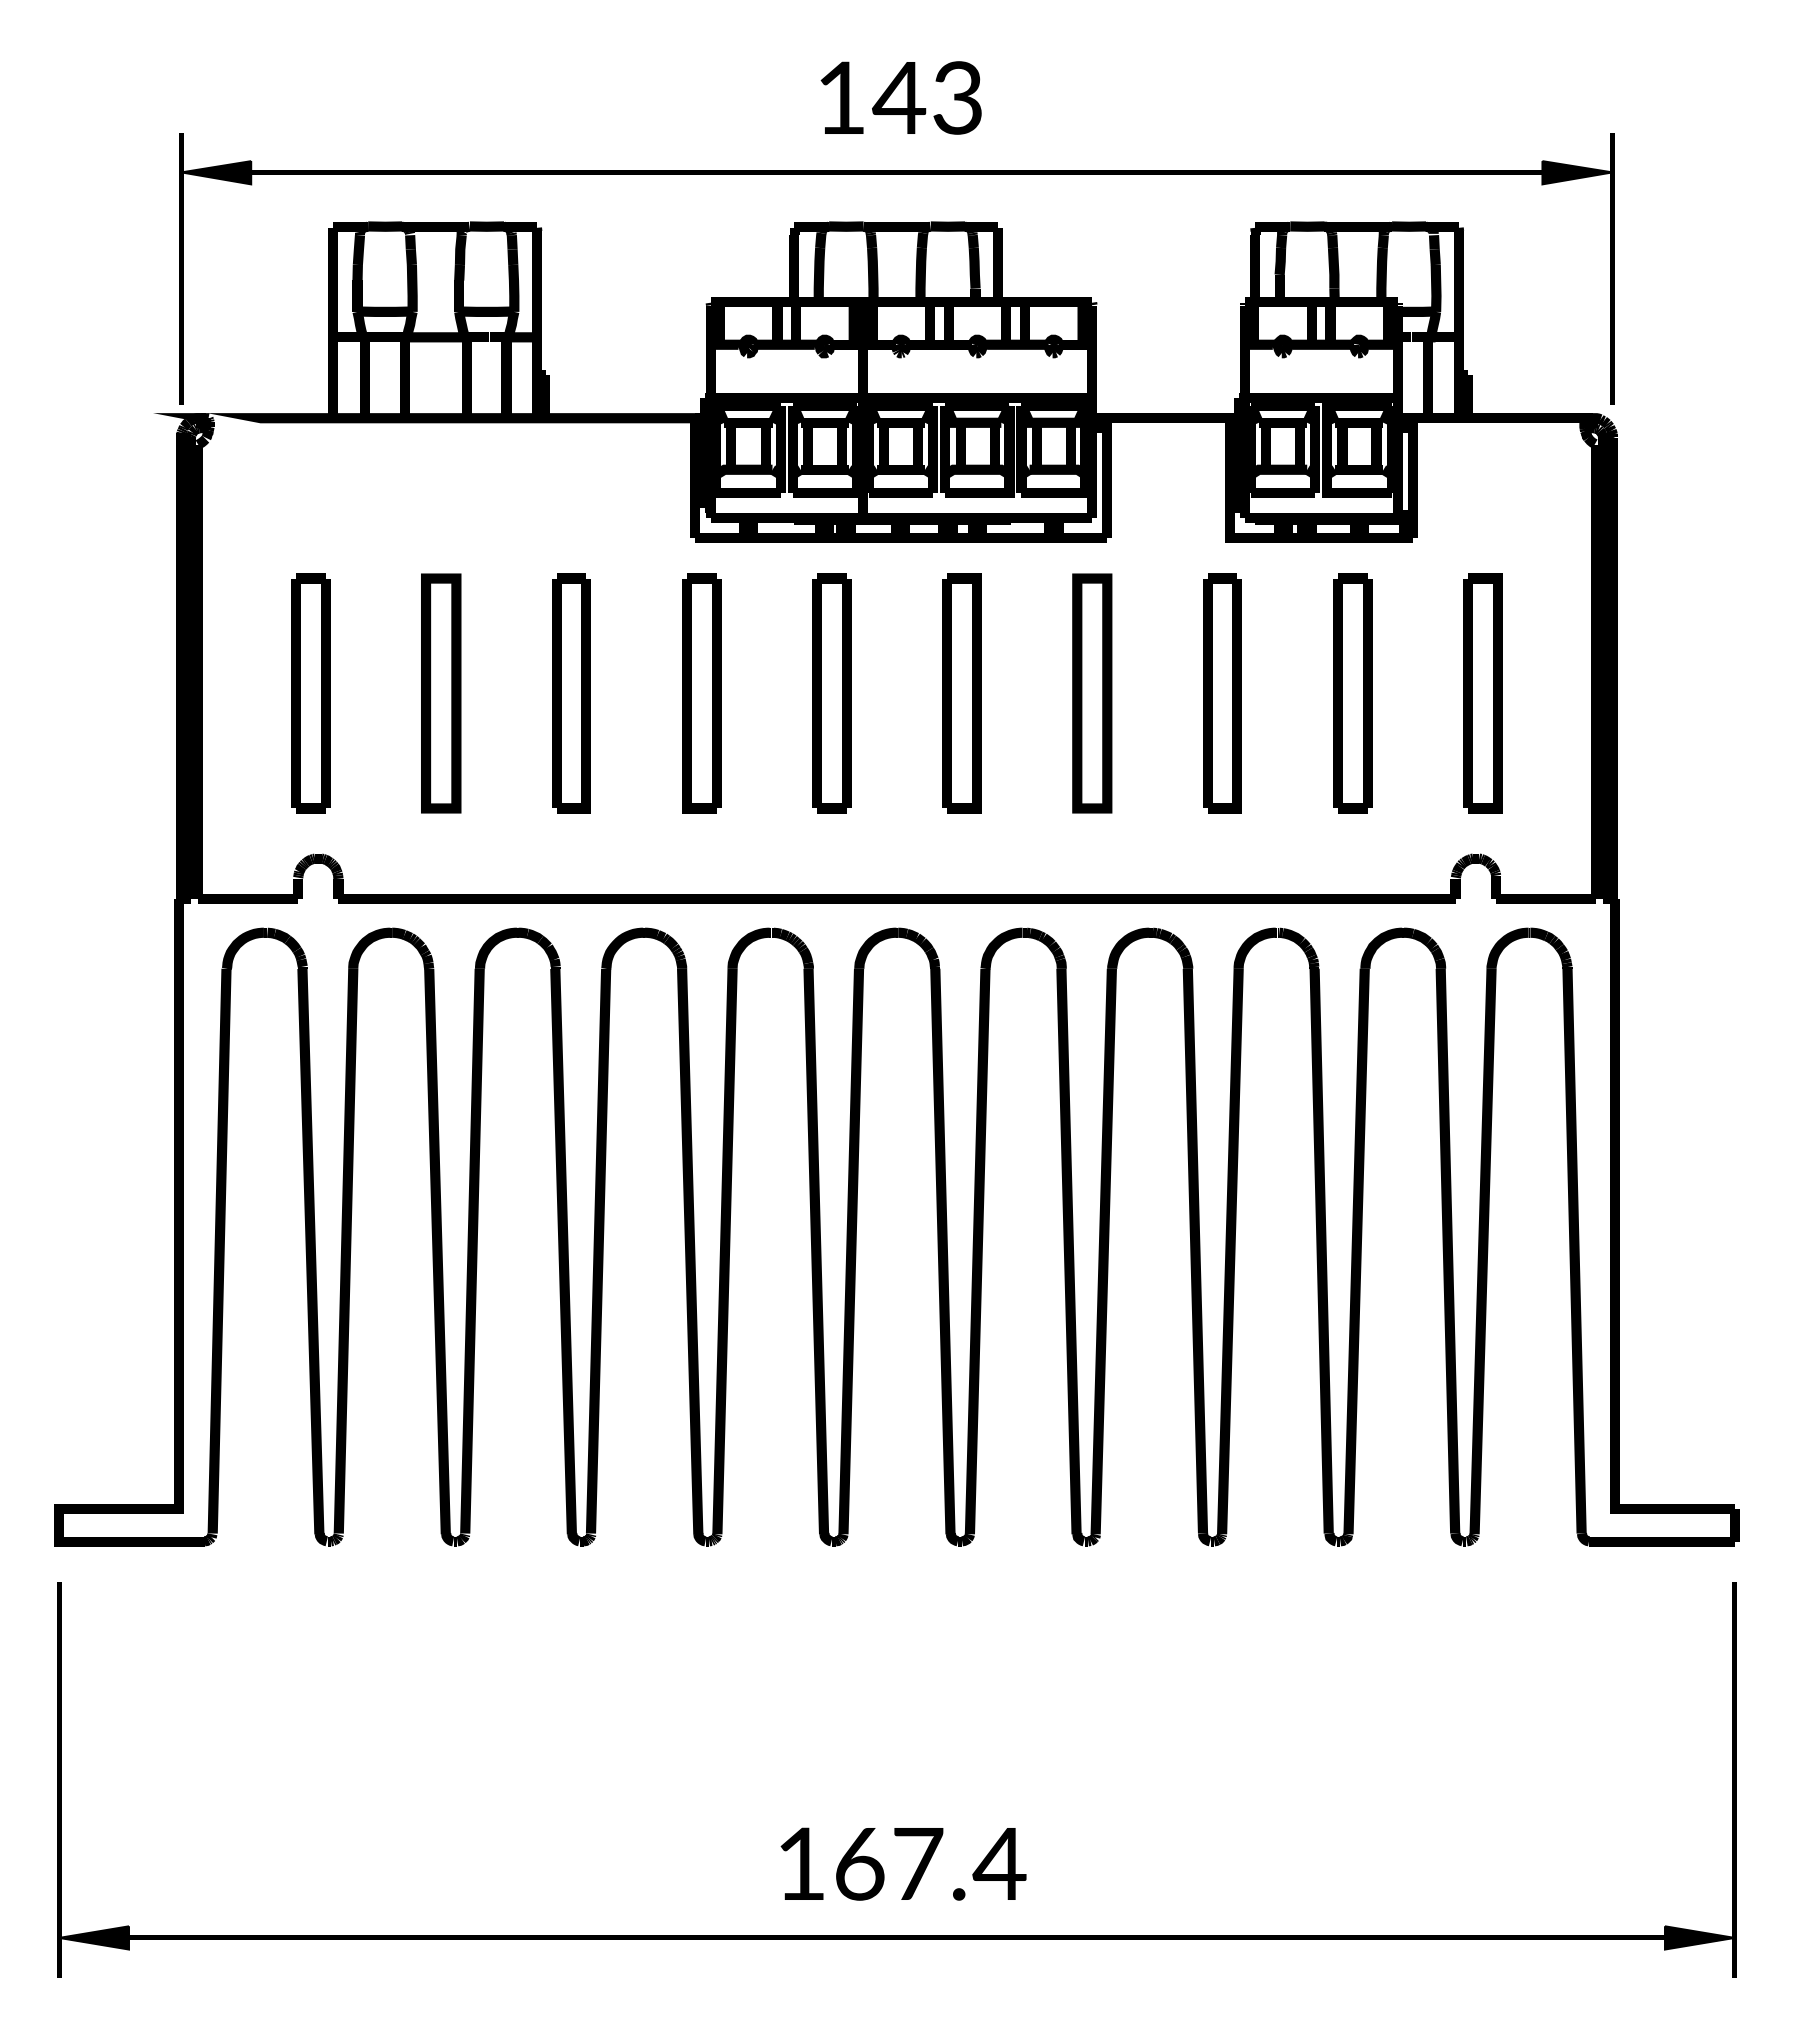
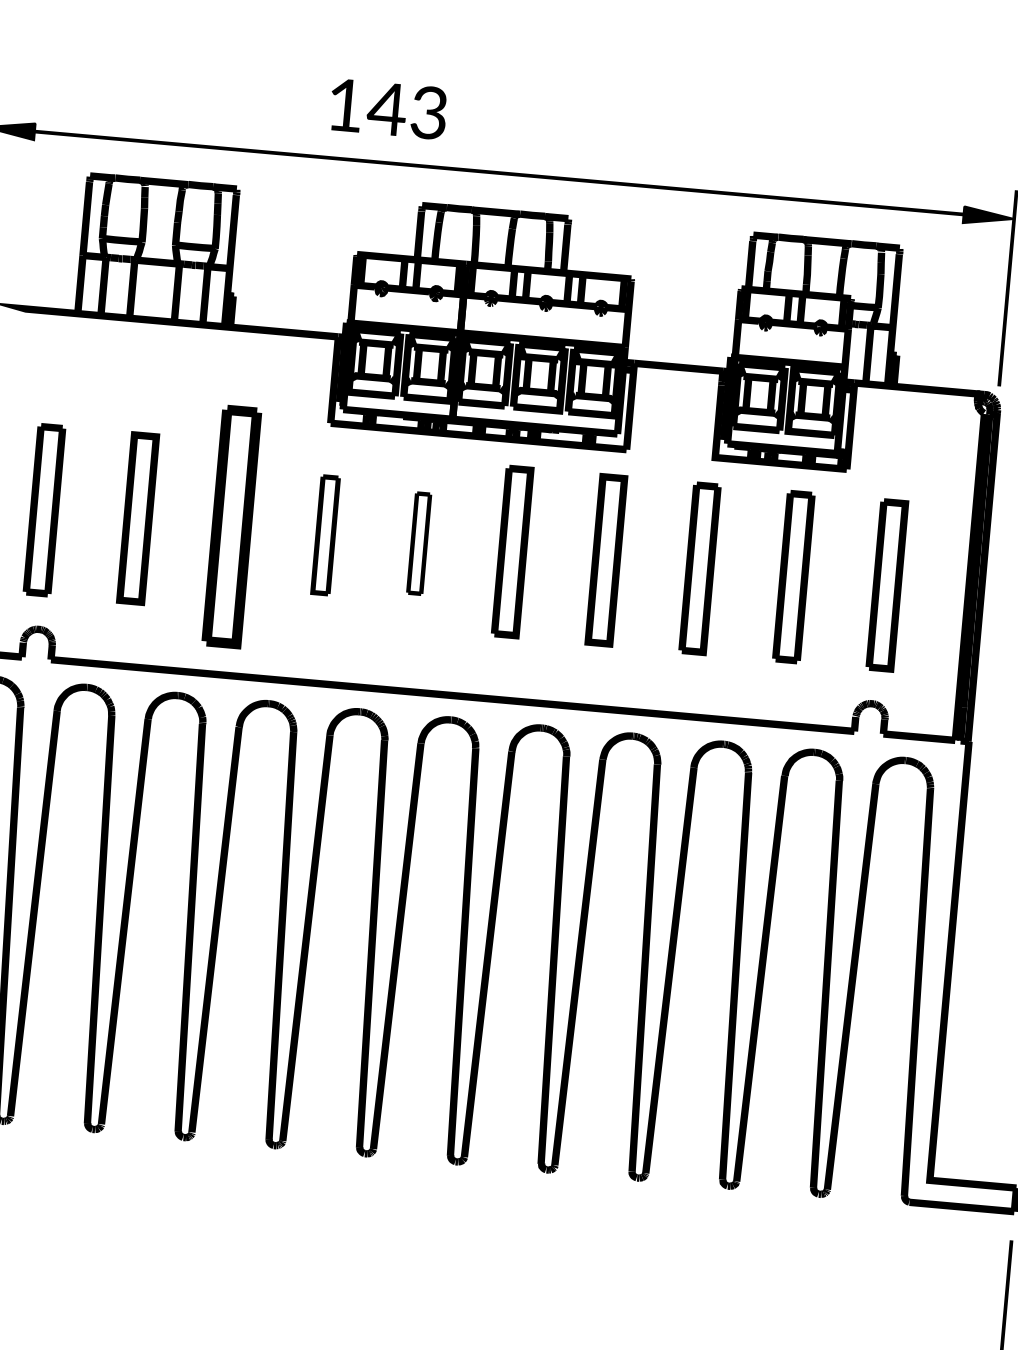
text: (900, 97) -> (388, 108), moved
part: (571, 693) -> (231, 526), size x1.4
part: (701, 693) -> (325, 535), size x0.7
part: (831, 693) -> (418, 543), size x0.6

